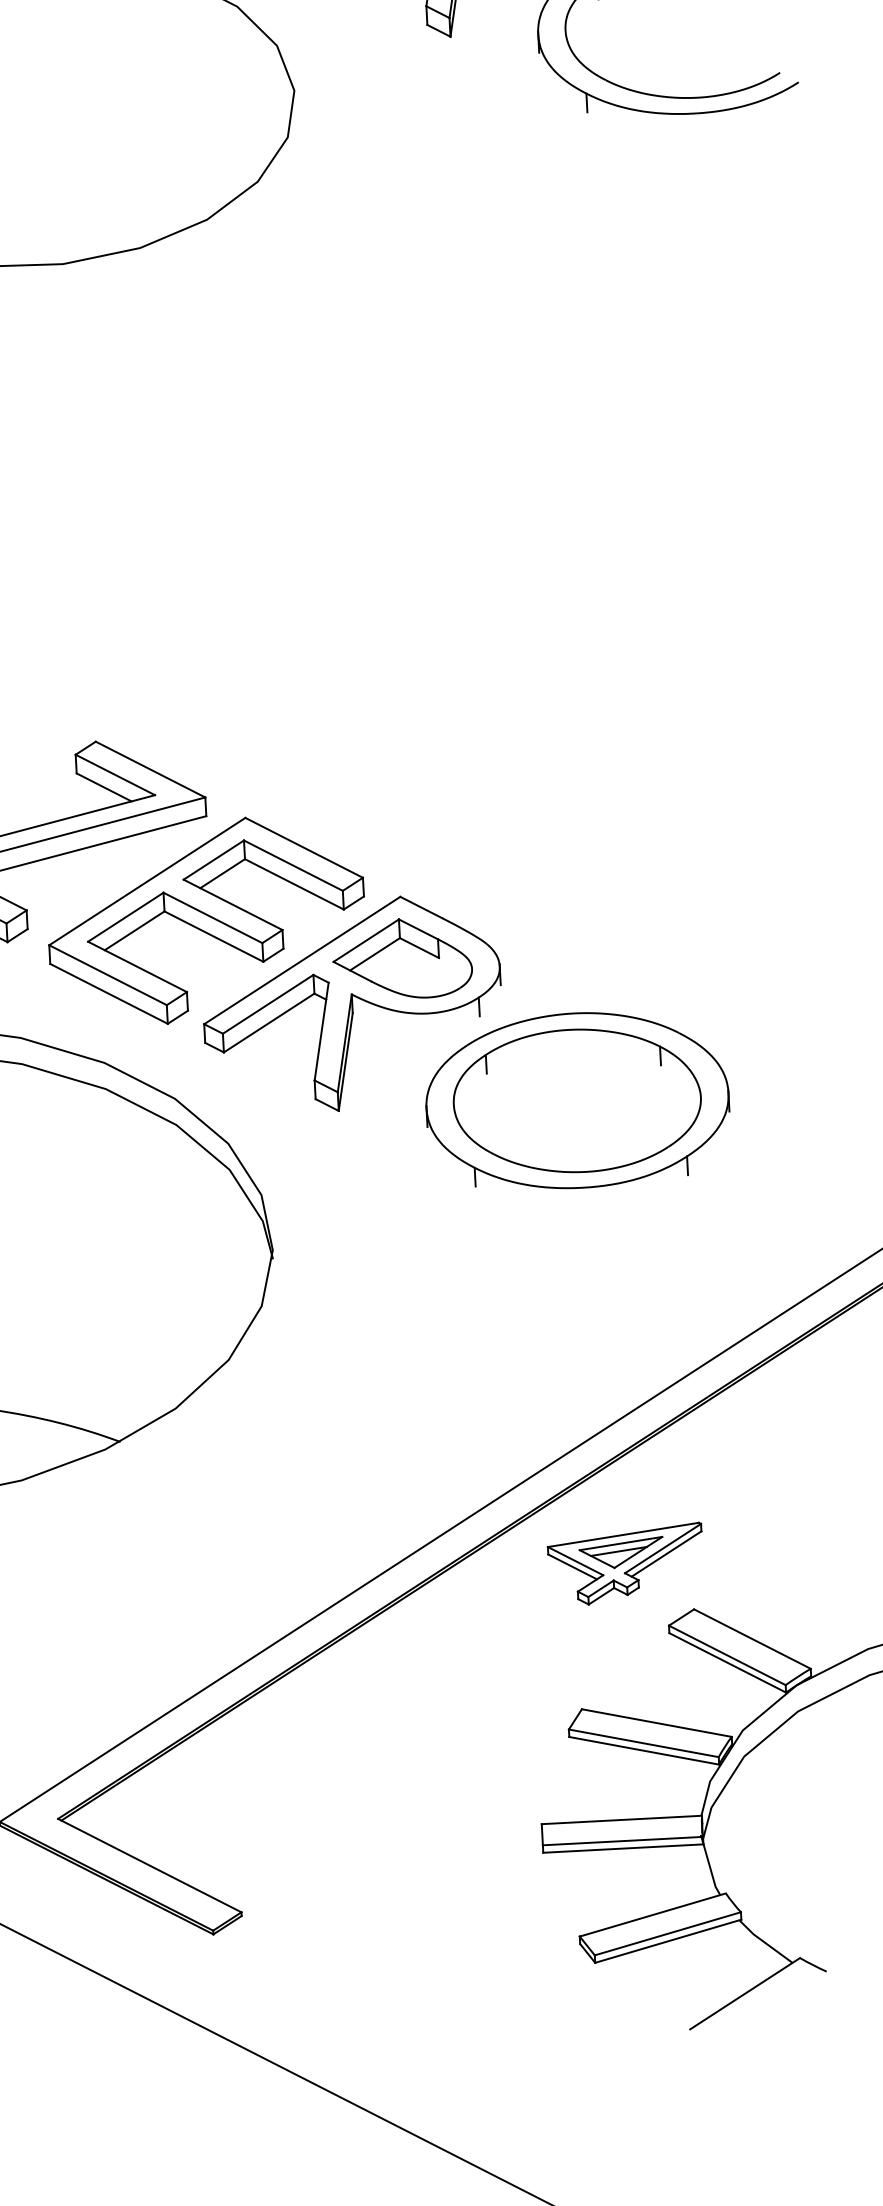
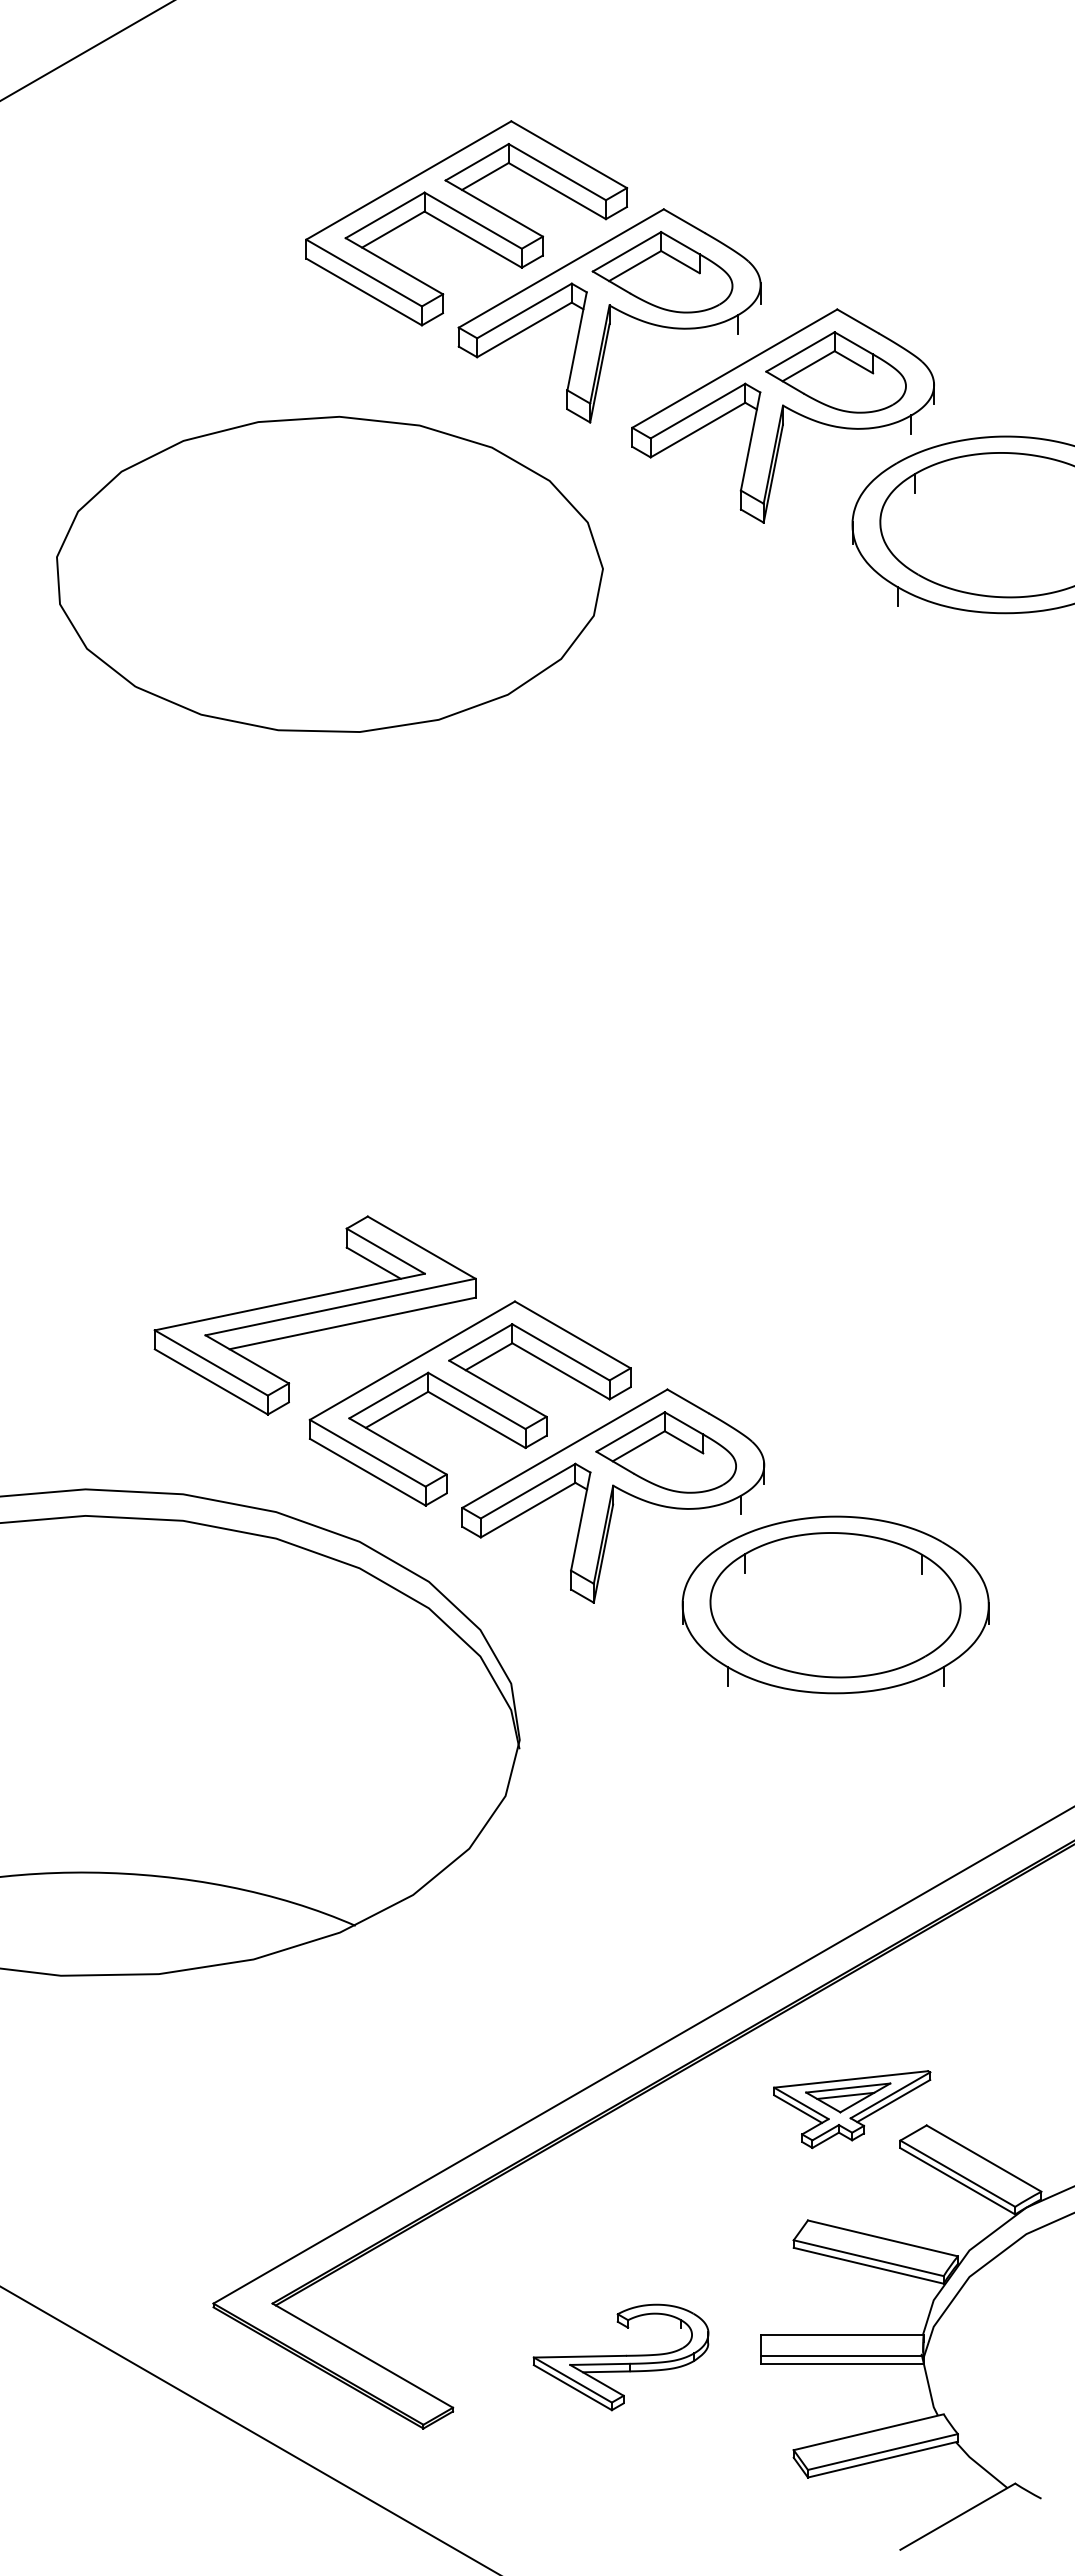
part: (626, 1564) -> (852, 2109), moved
part: (404, 1854) -> (620, 2357), added

